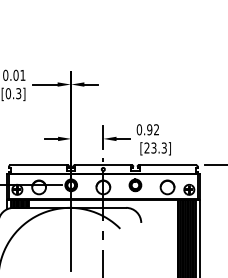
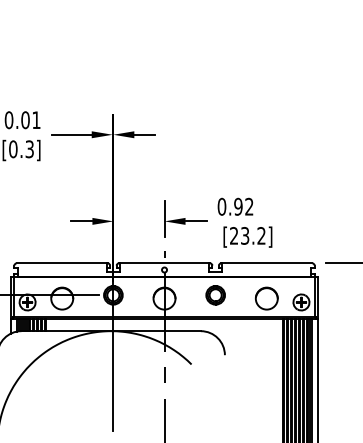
text: (163, 148) -> (260, 236), [23.3] -> [23.2]

